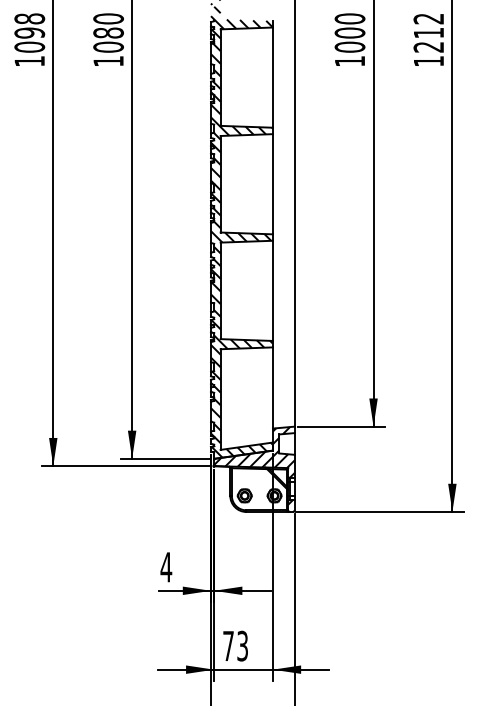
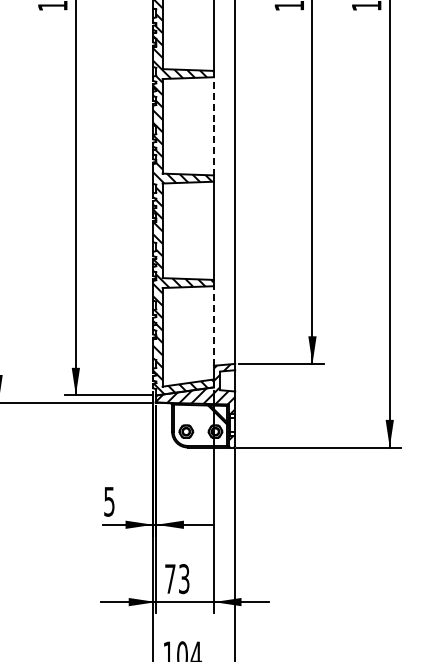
line: (272, 183) -> (213, 125), solid -> dashed
line: (272, 387) -> (213, 325), solid -> dashed
text: (166, 567) -> (109, 501), 4 -> 5

